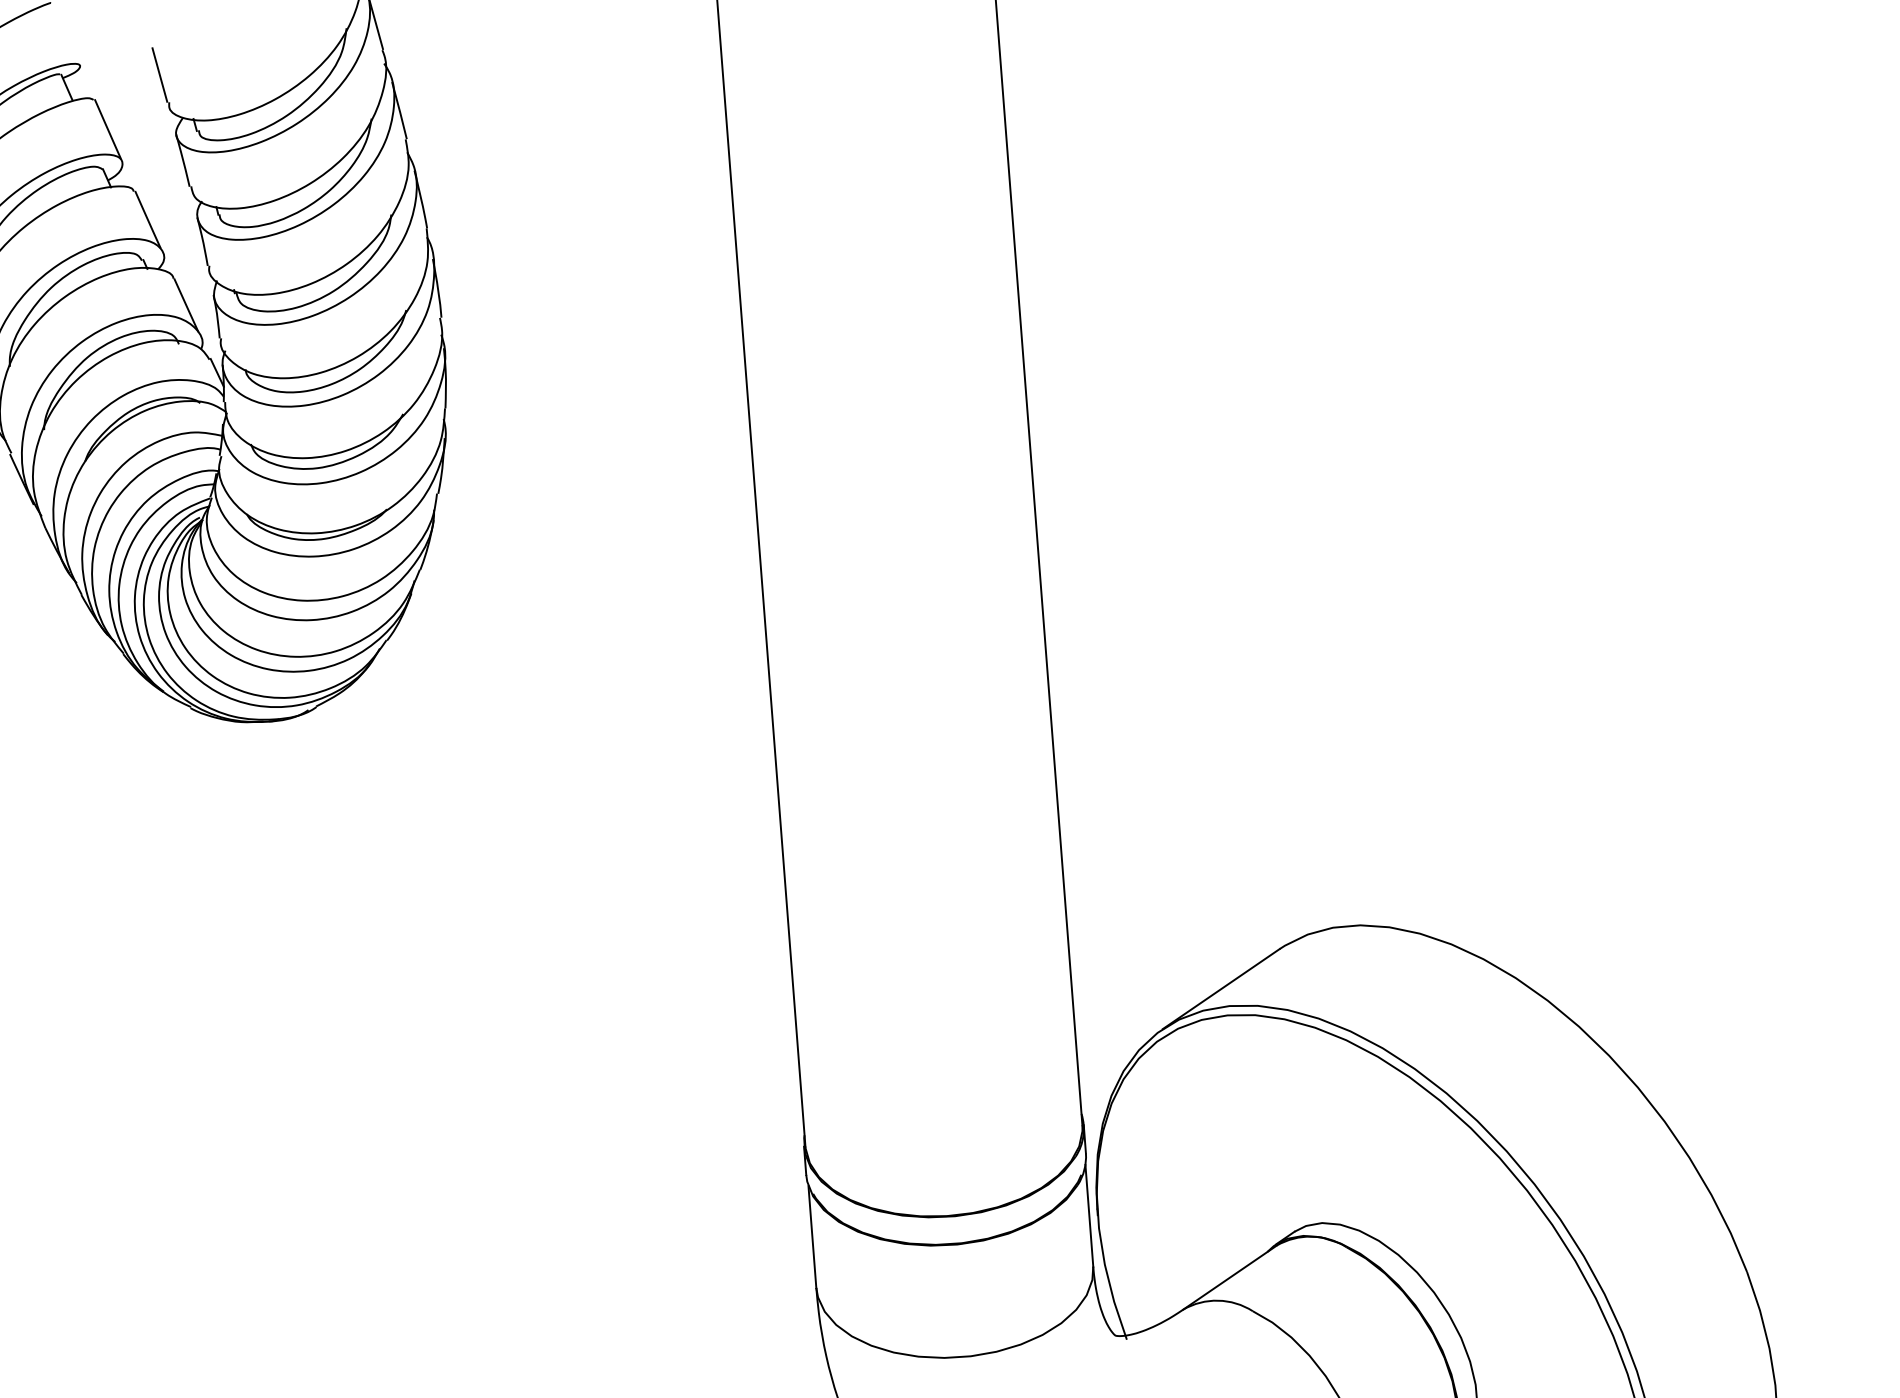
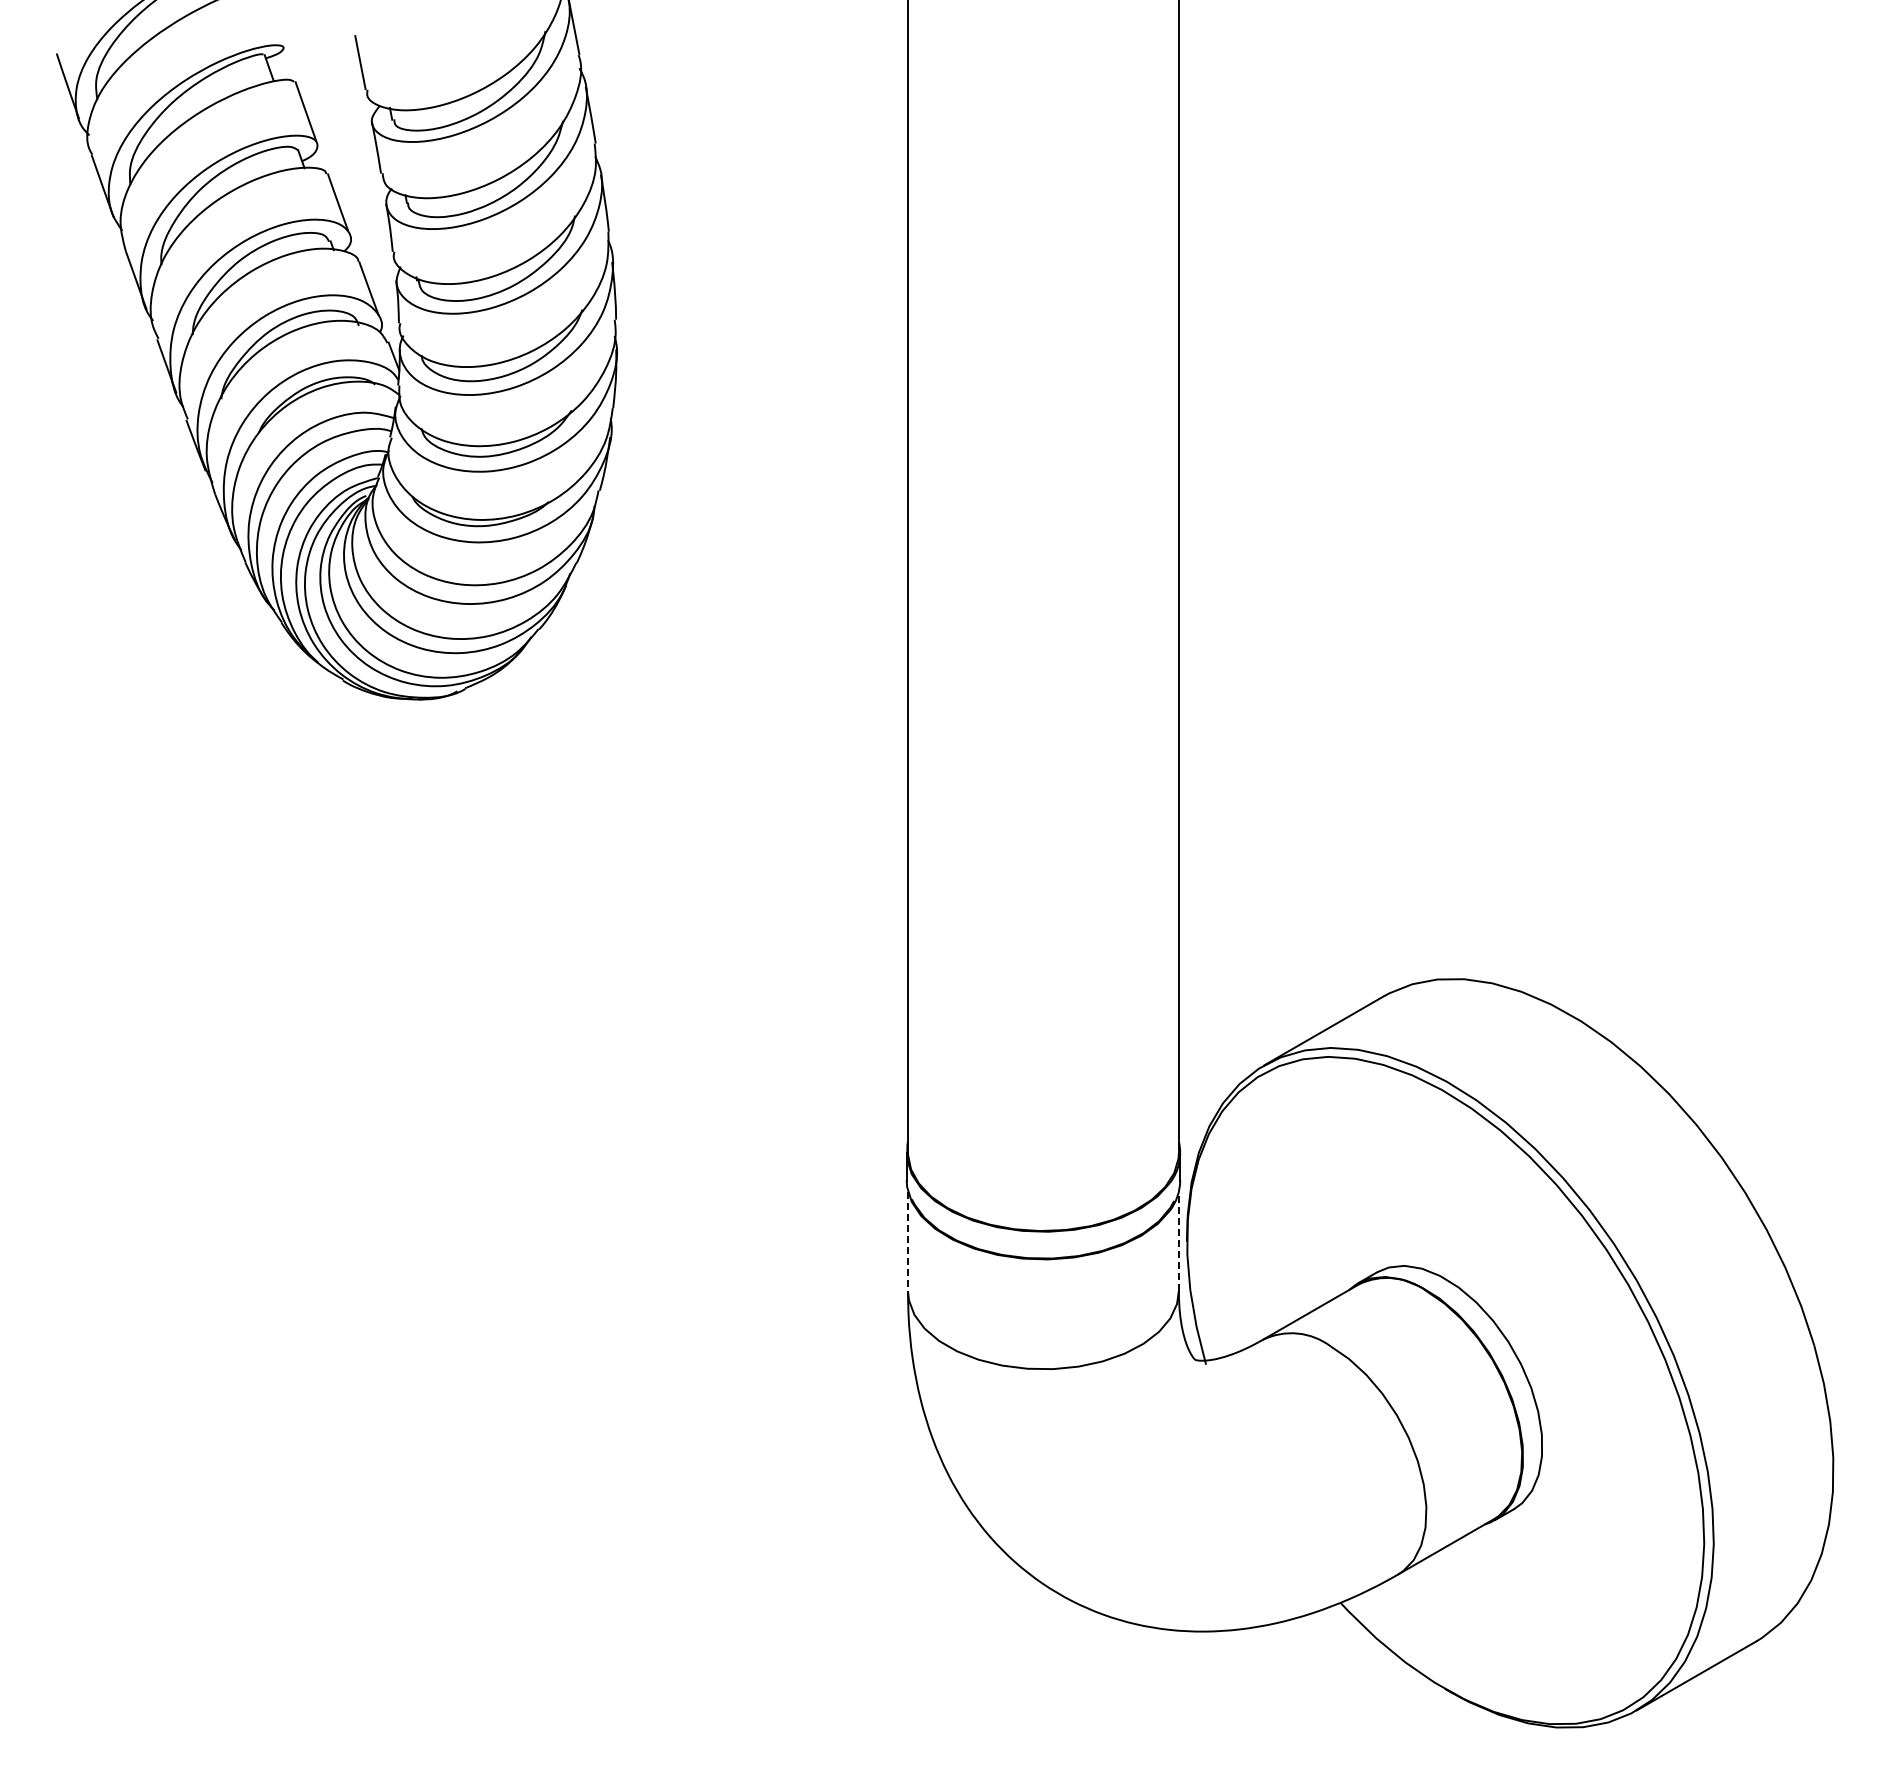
line: (1088, 1215) -> (1178, 1241), solid -> dashed
line: (812, 1237) -> (908, 1241), solid -> dashed

